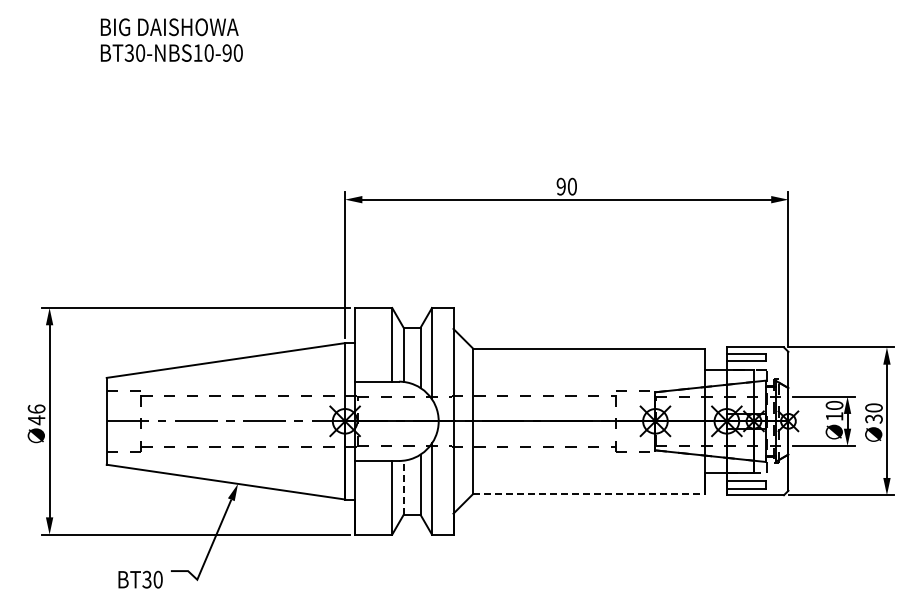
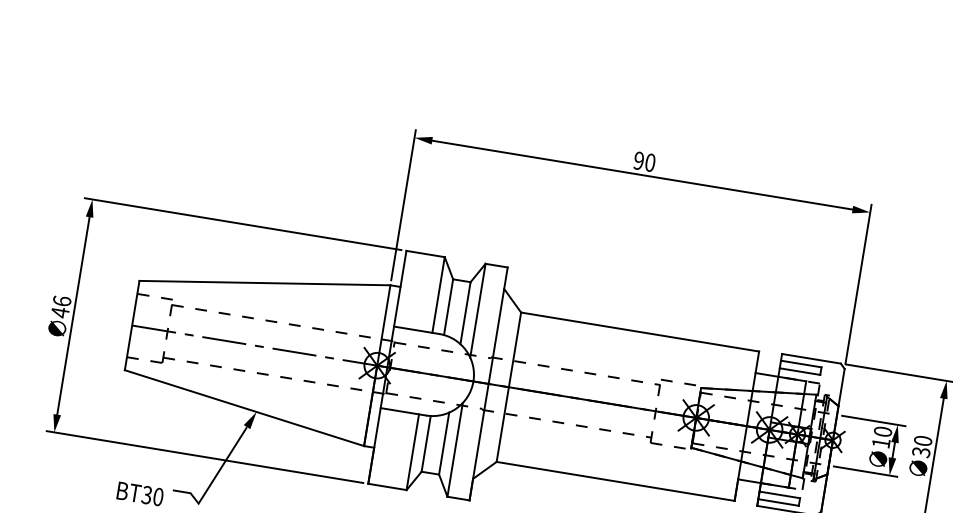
line: (403, 487) -> (426, 443), dashed -> solid
line: (588, 493) -> (615, 480), dashed -> solid

